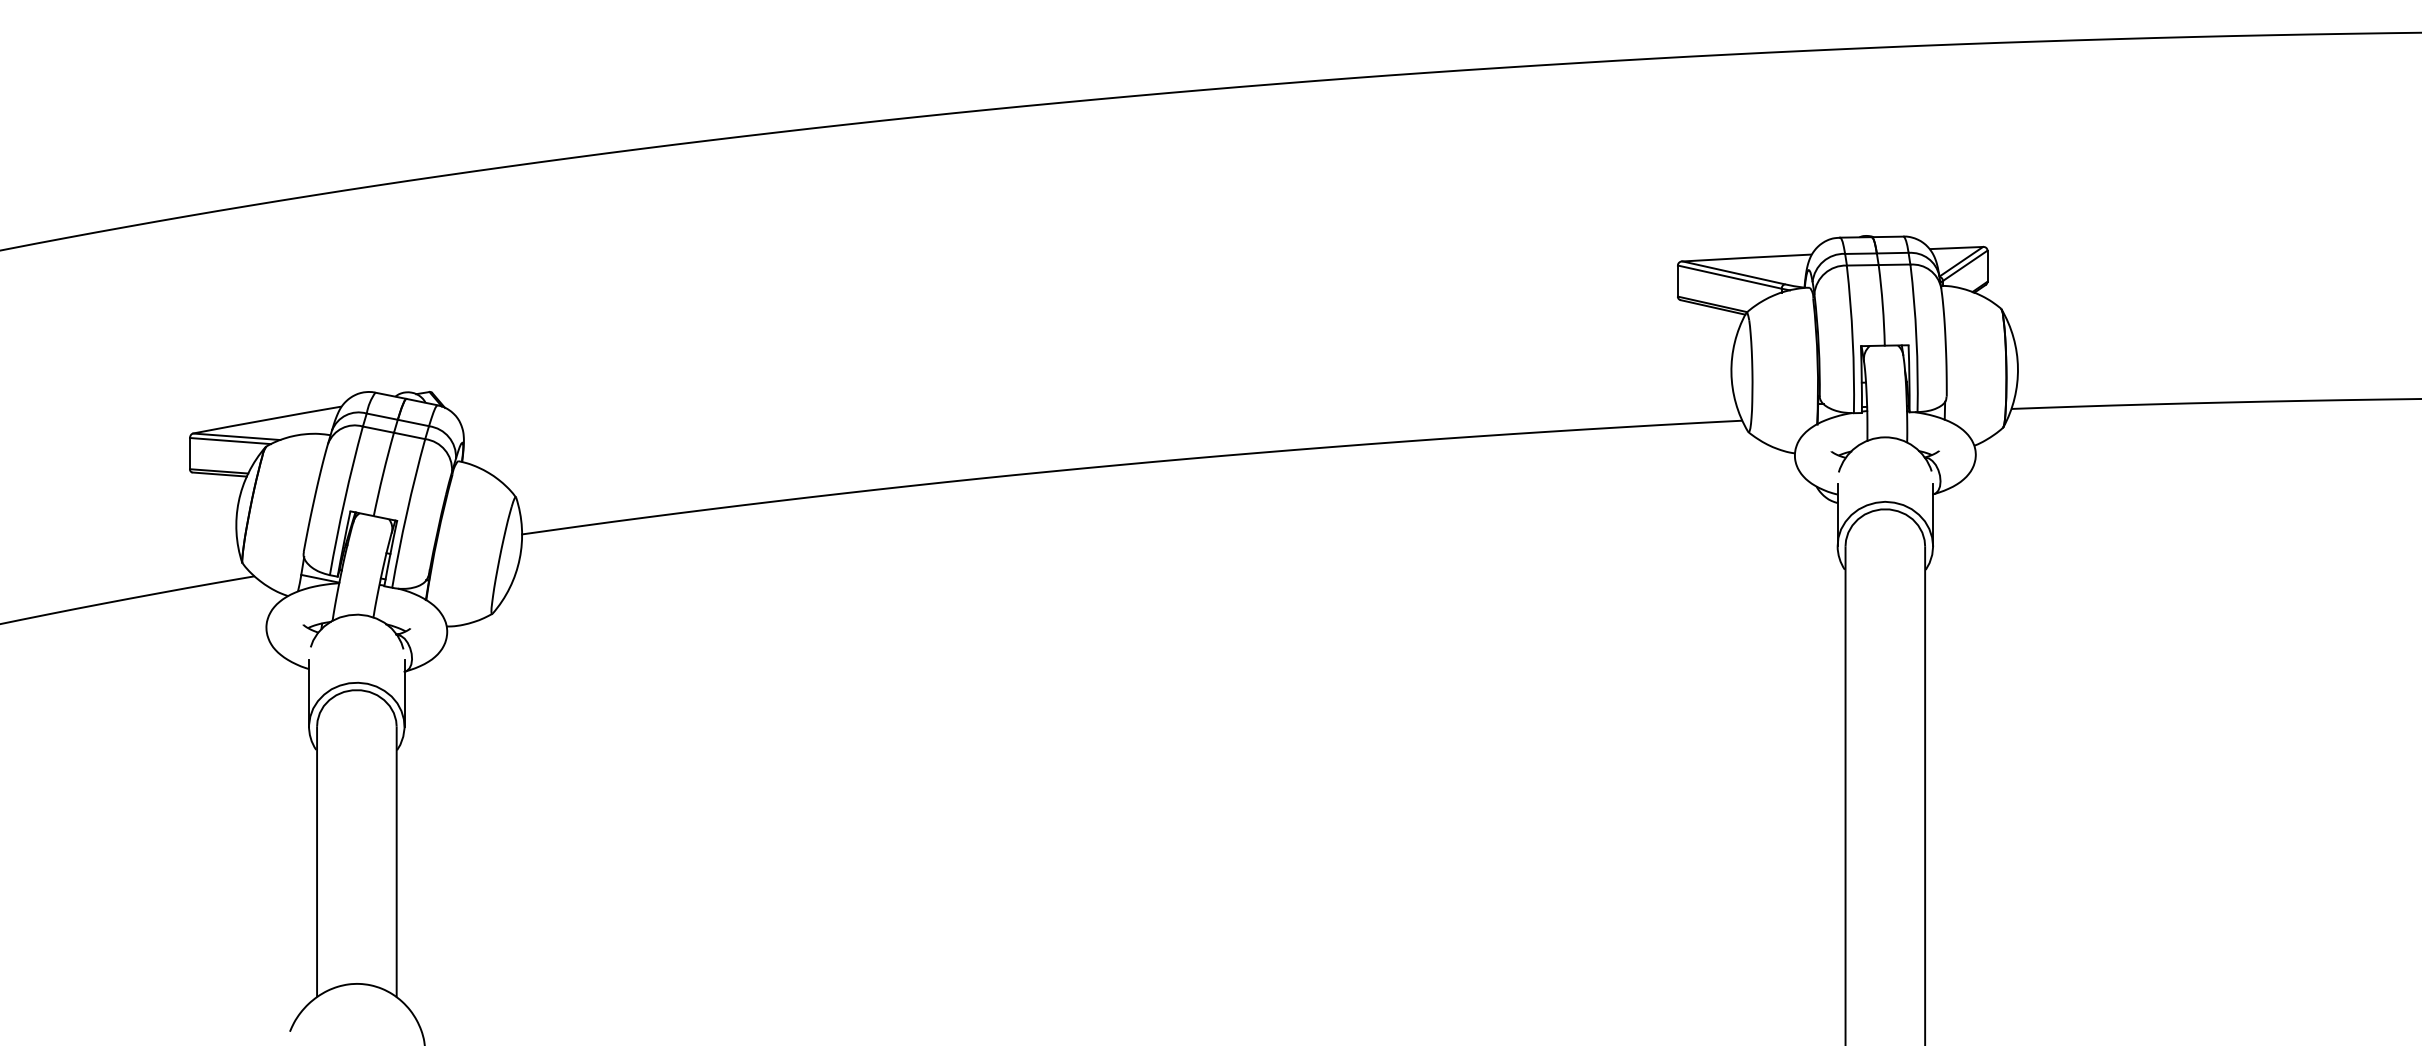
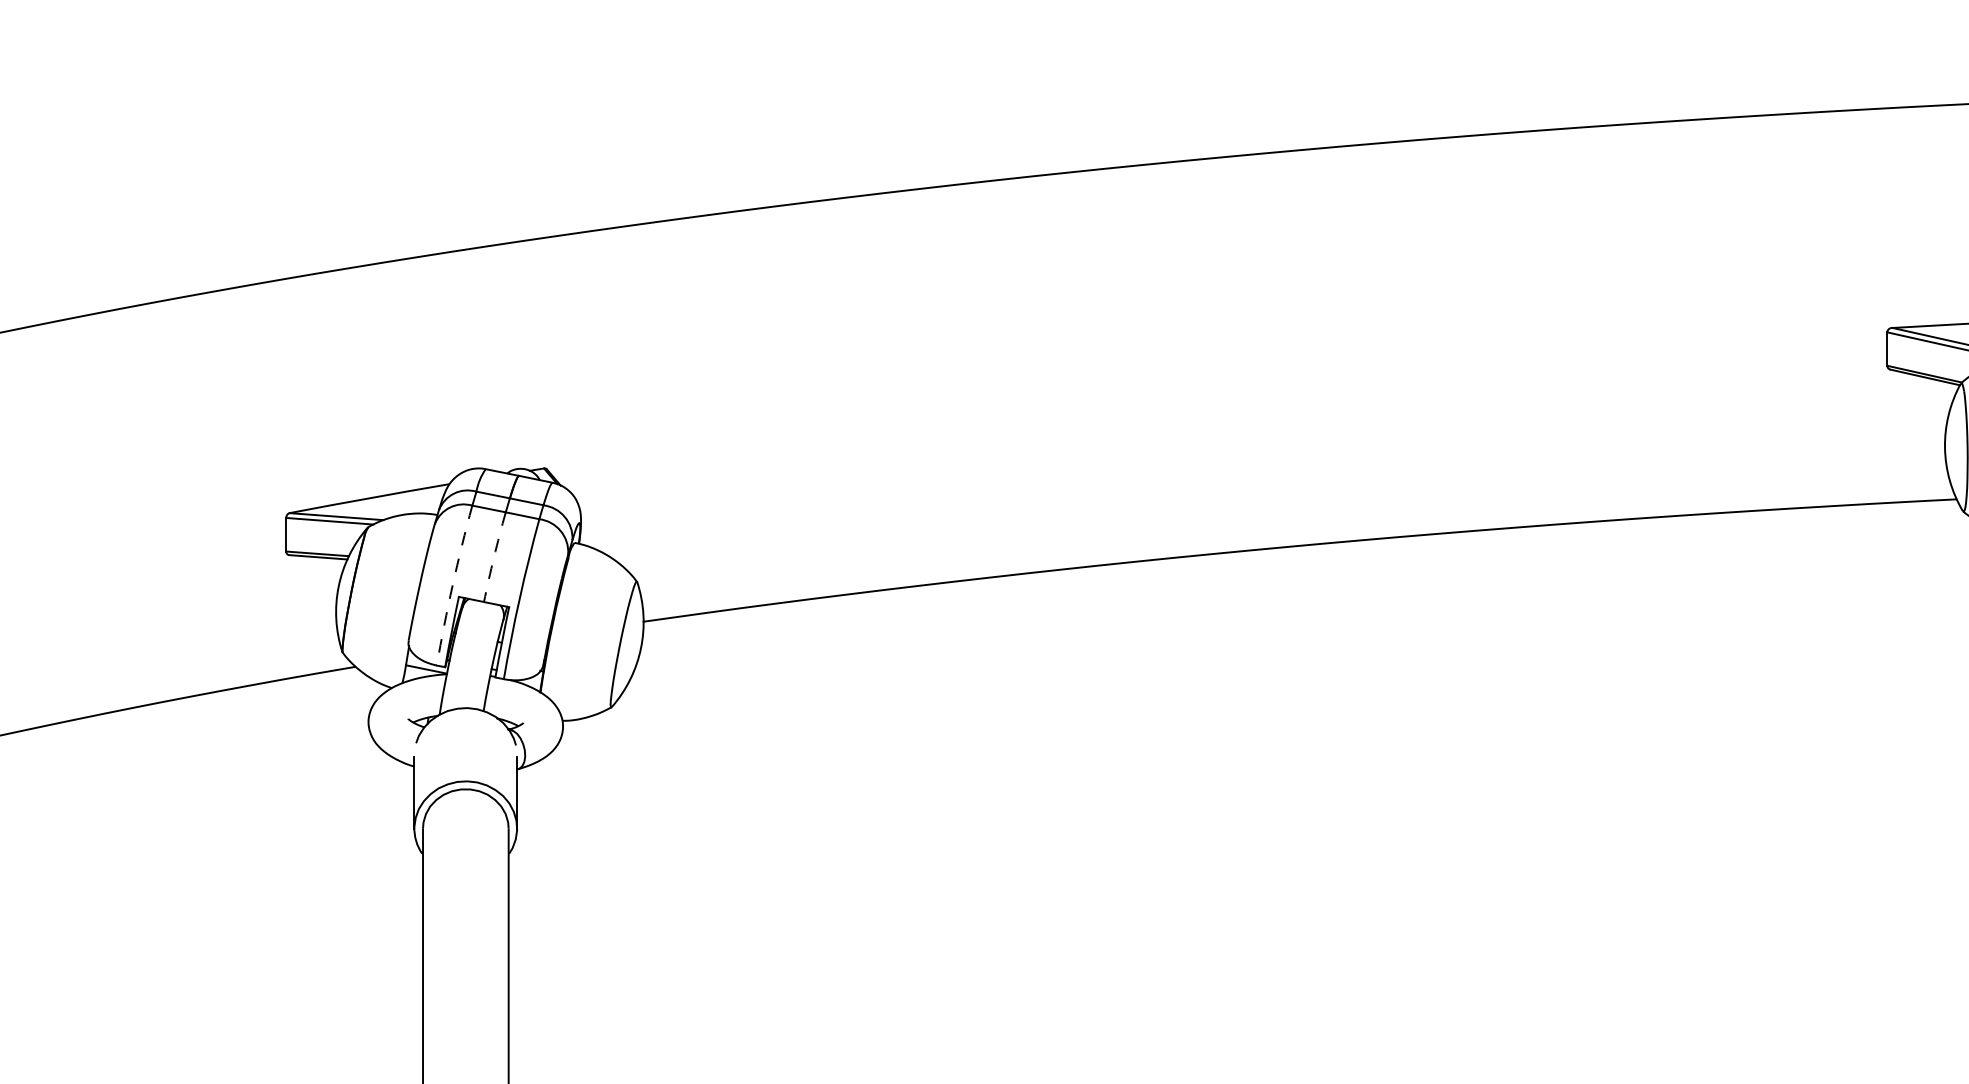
arc: (383, 474) -> (494, 557), solid -> dashed
arc: (344, 500) -> (452, 585), solid -> dashed

